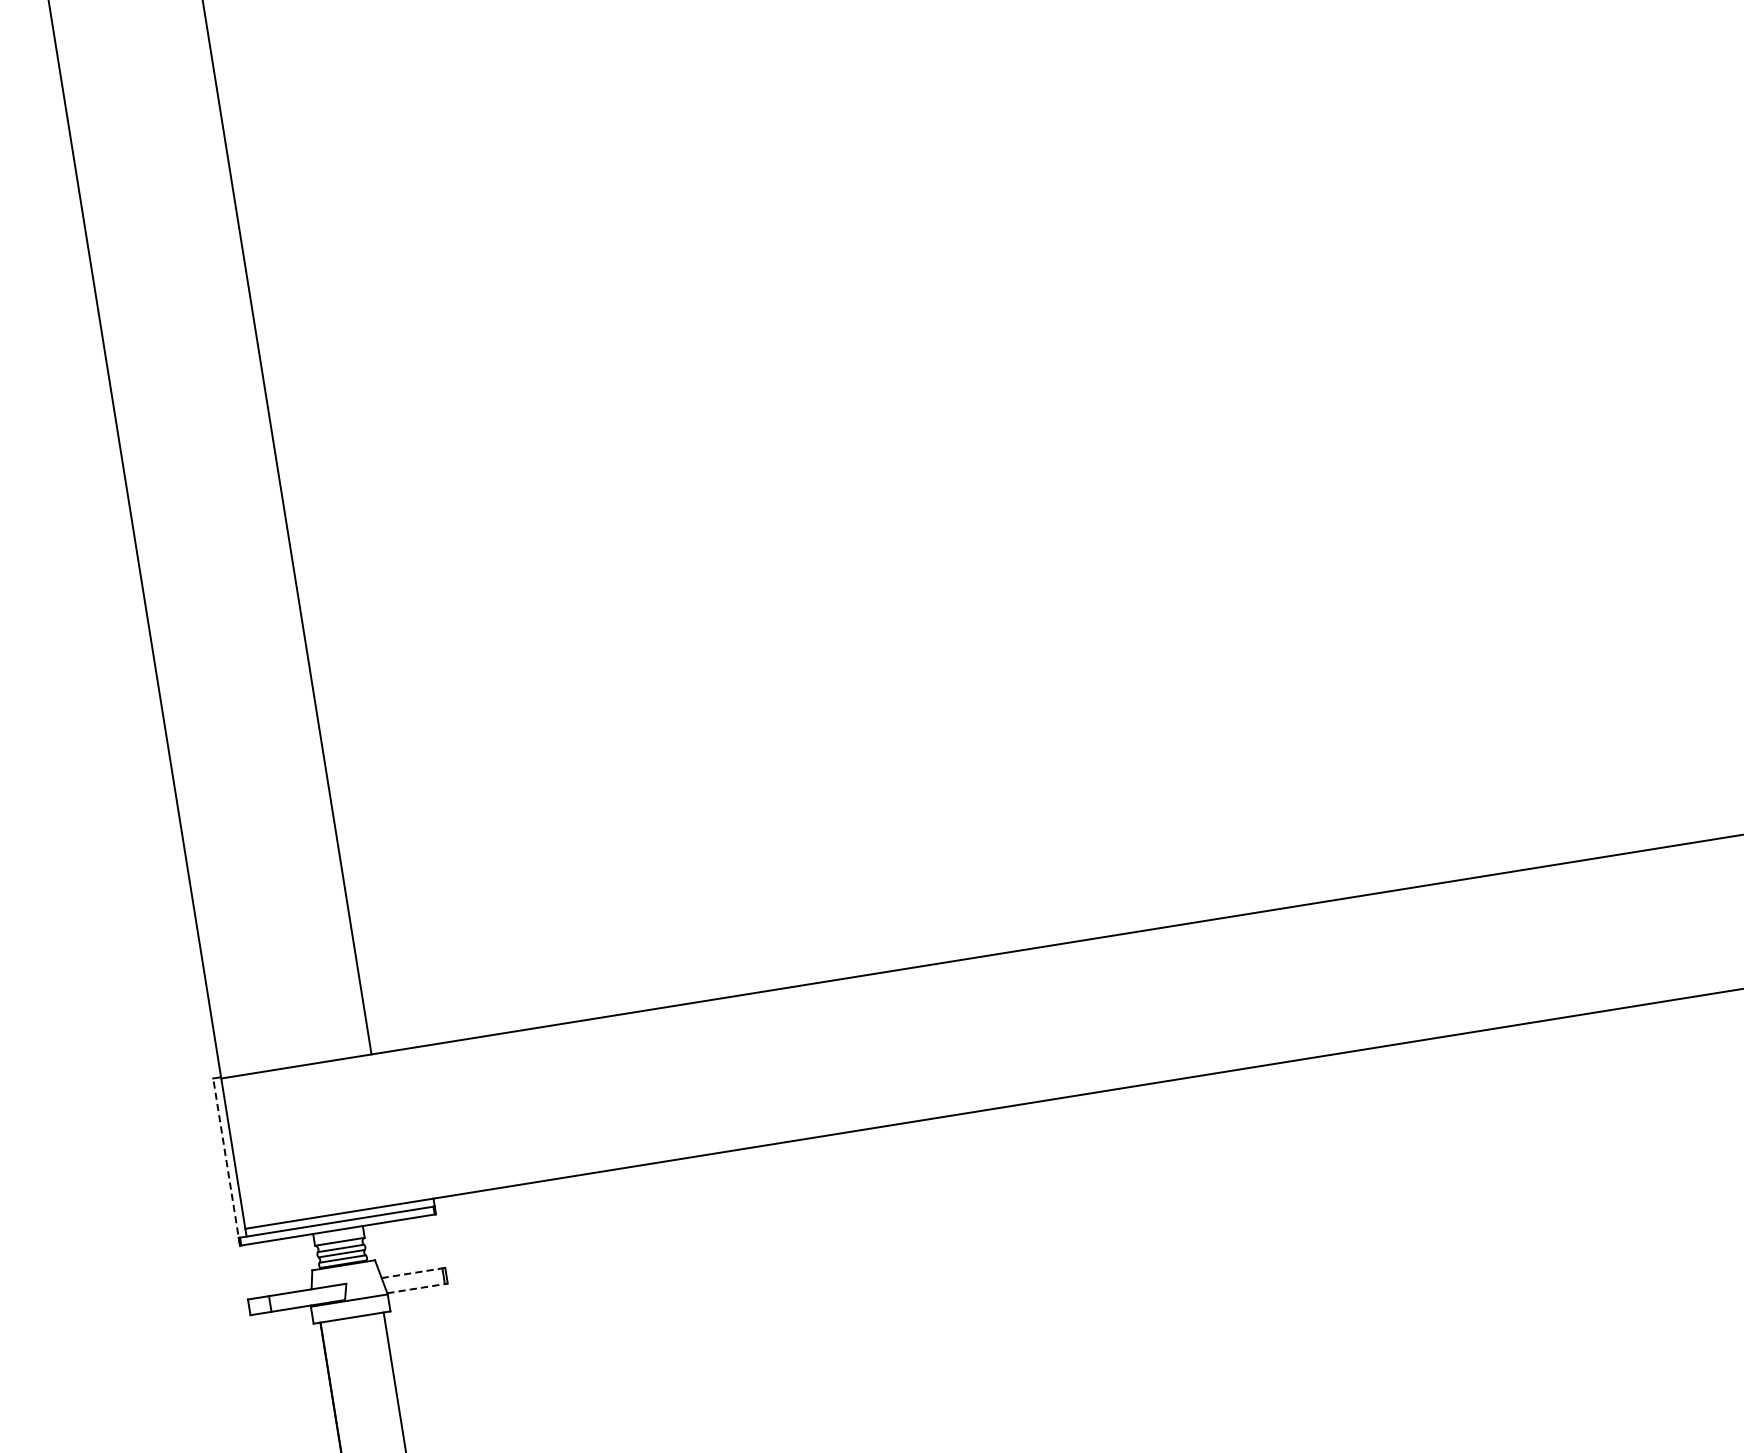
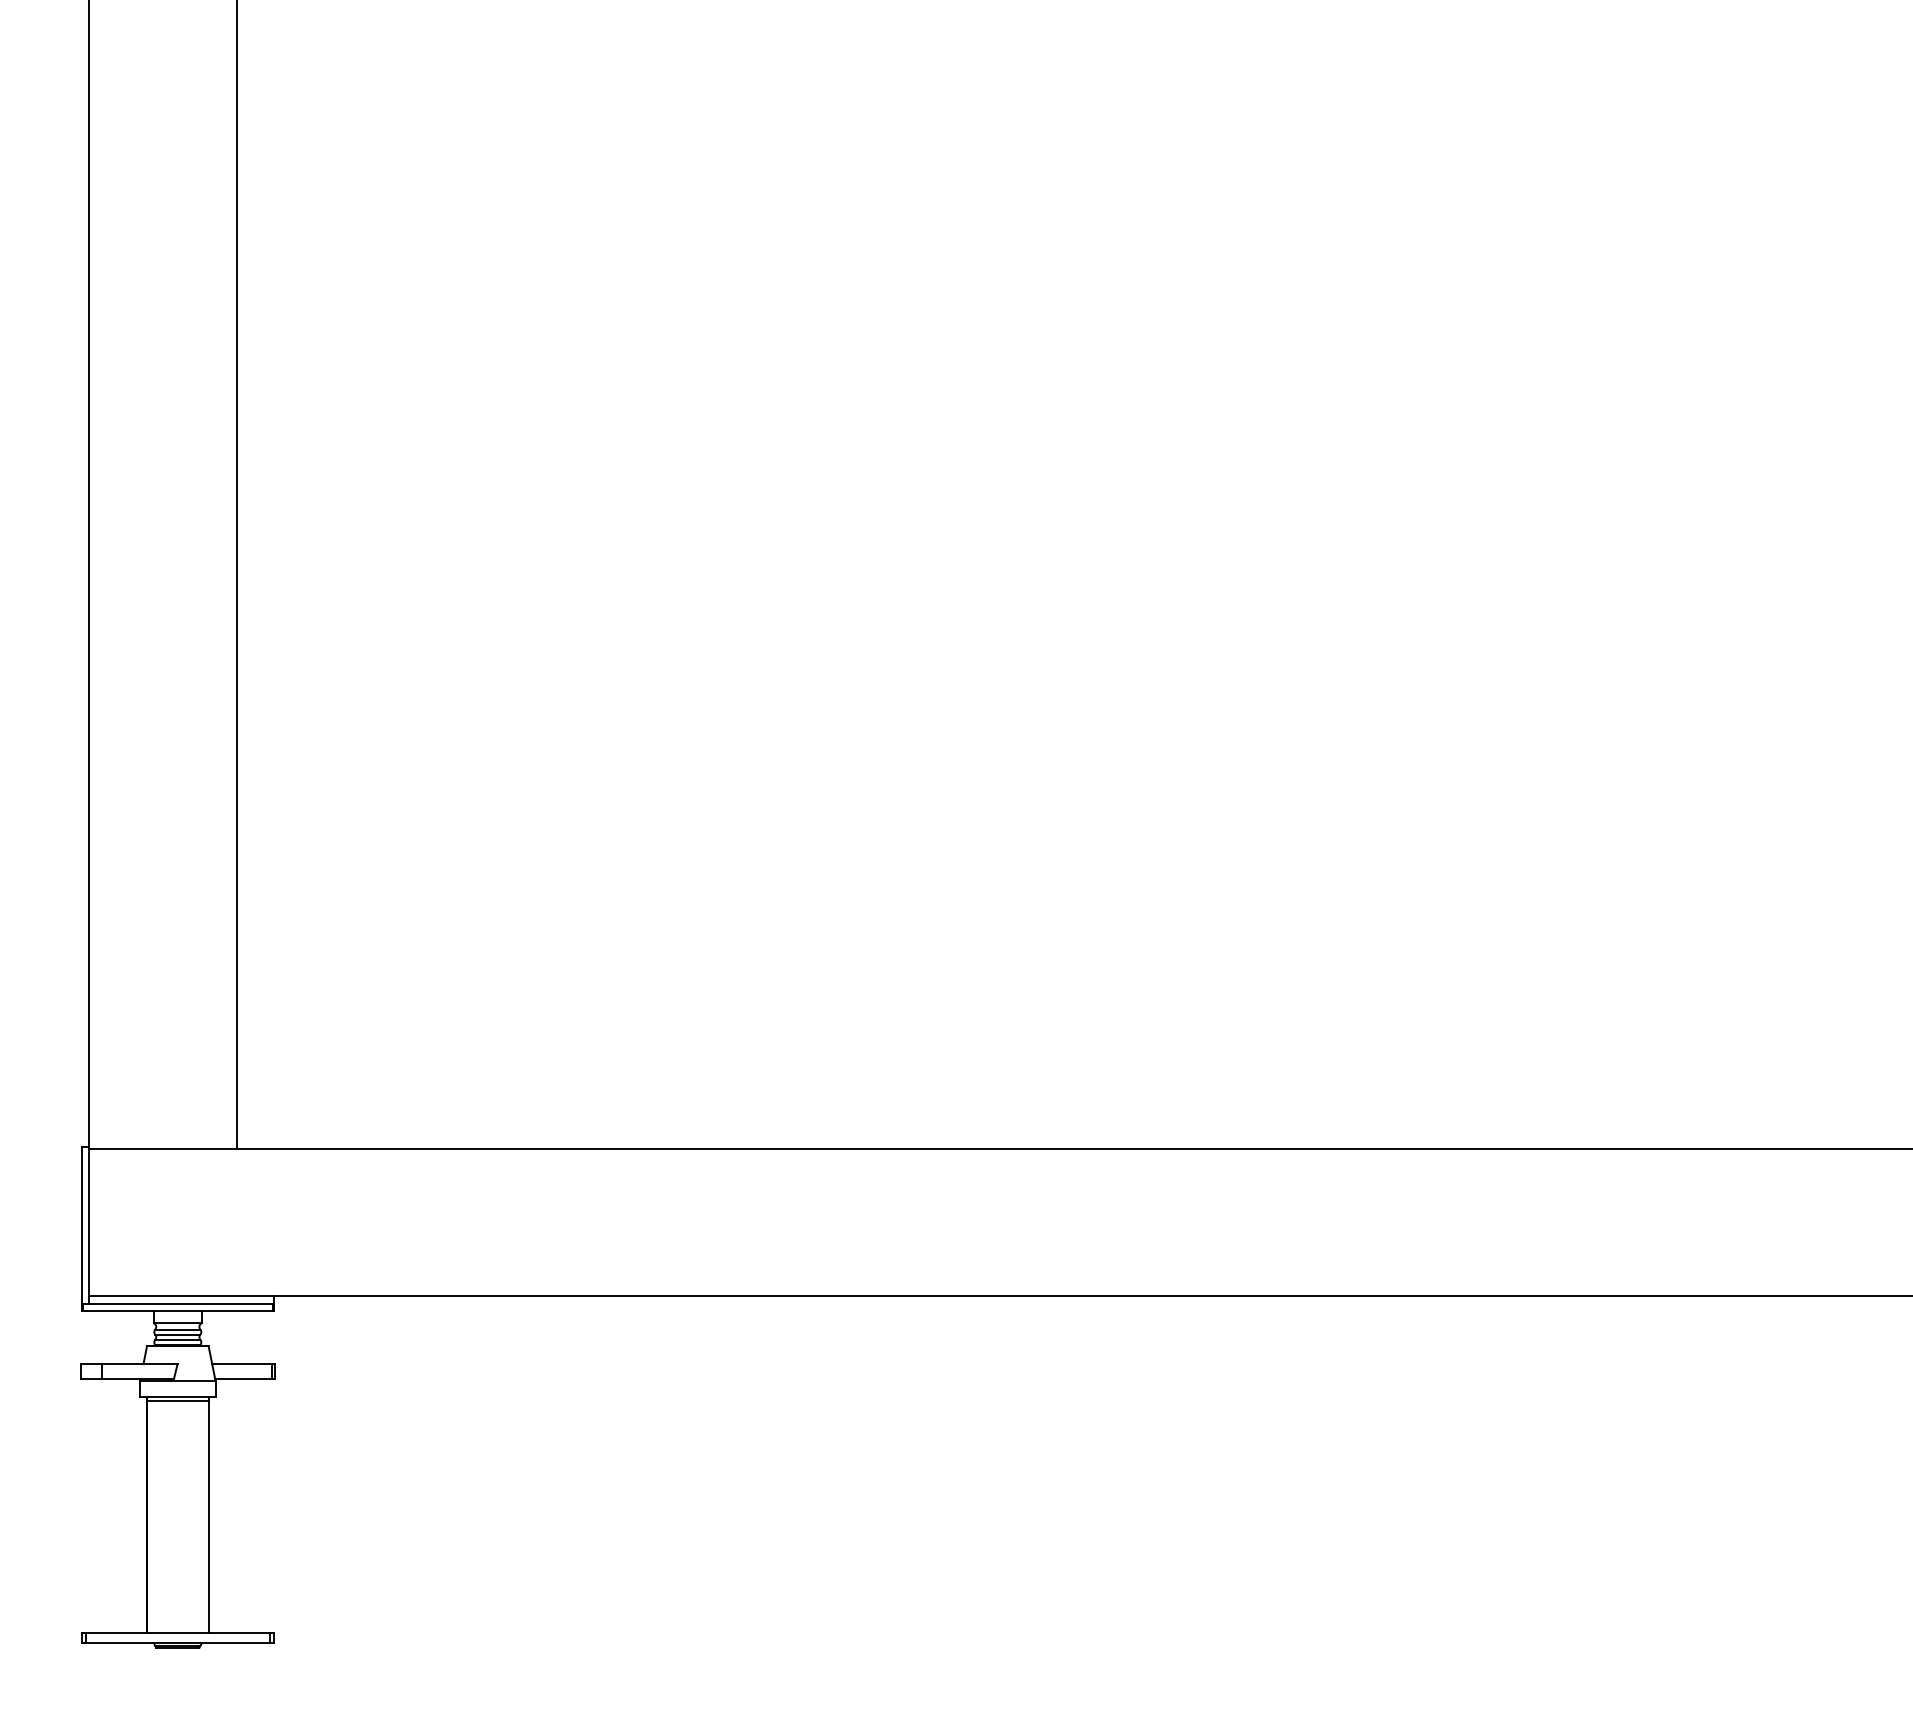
line: (226, 1162) -> (81, 1229), dashed -> solid
line: (413, 1273) -> (243, 1364), dashed -> solid
line: (417, 1288) -> (244, 1379), dashed -> solid
line: (352, 1321) -> (177, 1401), added

